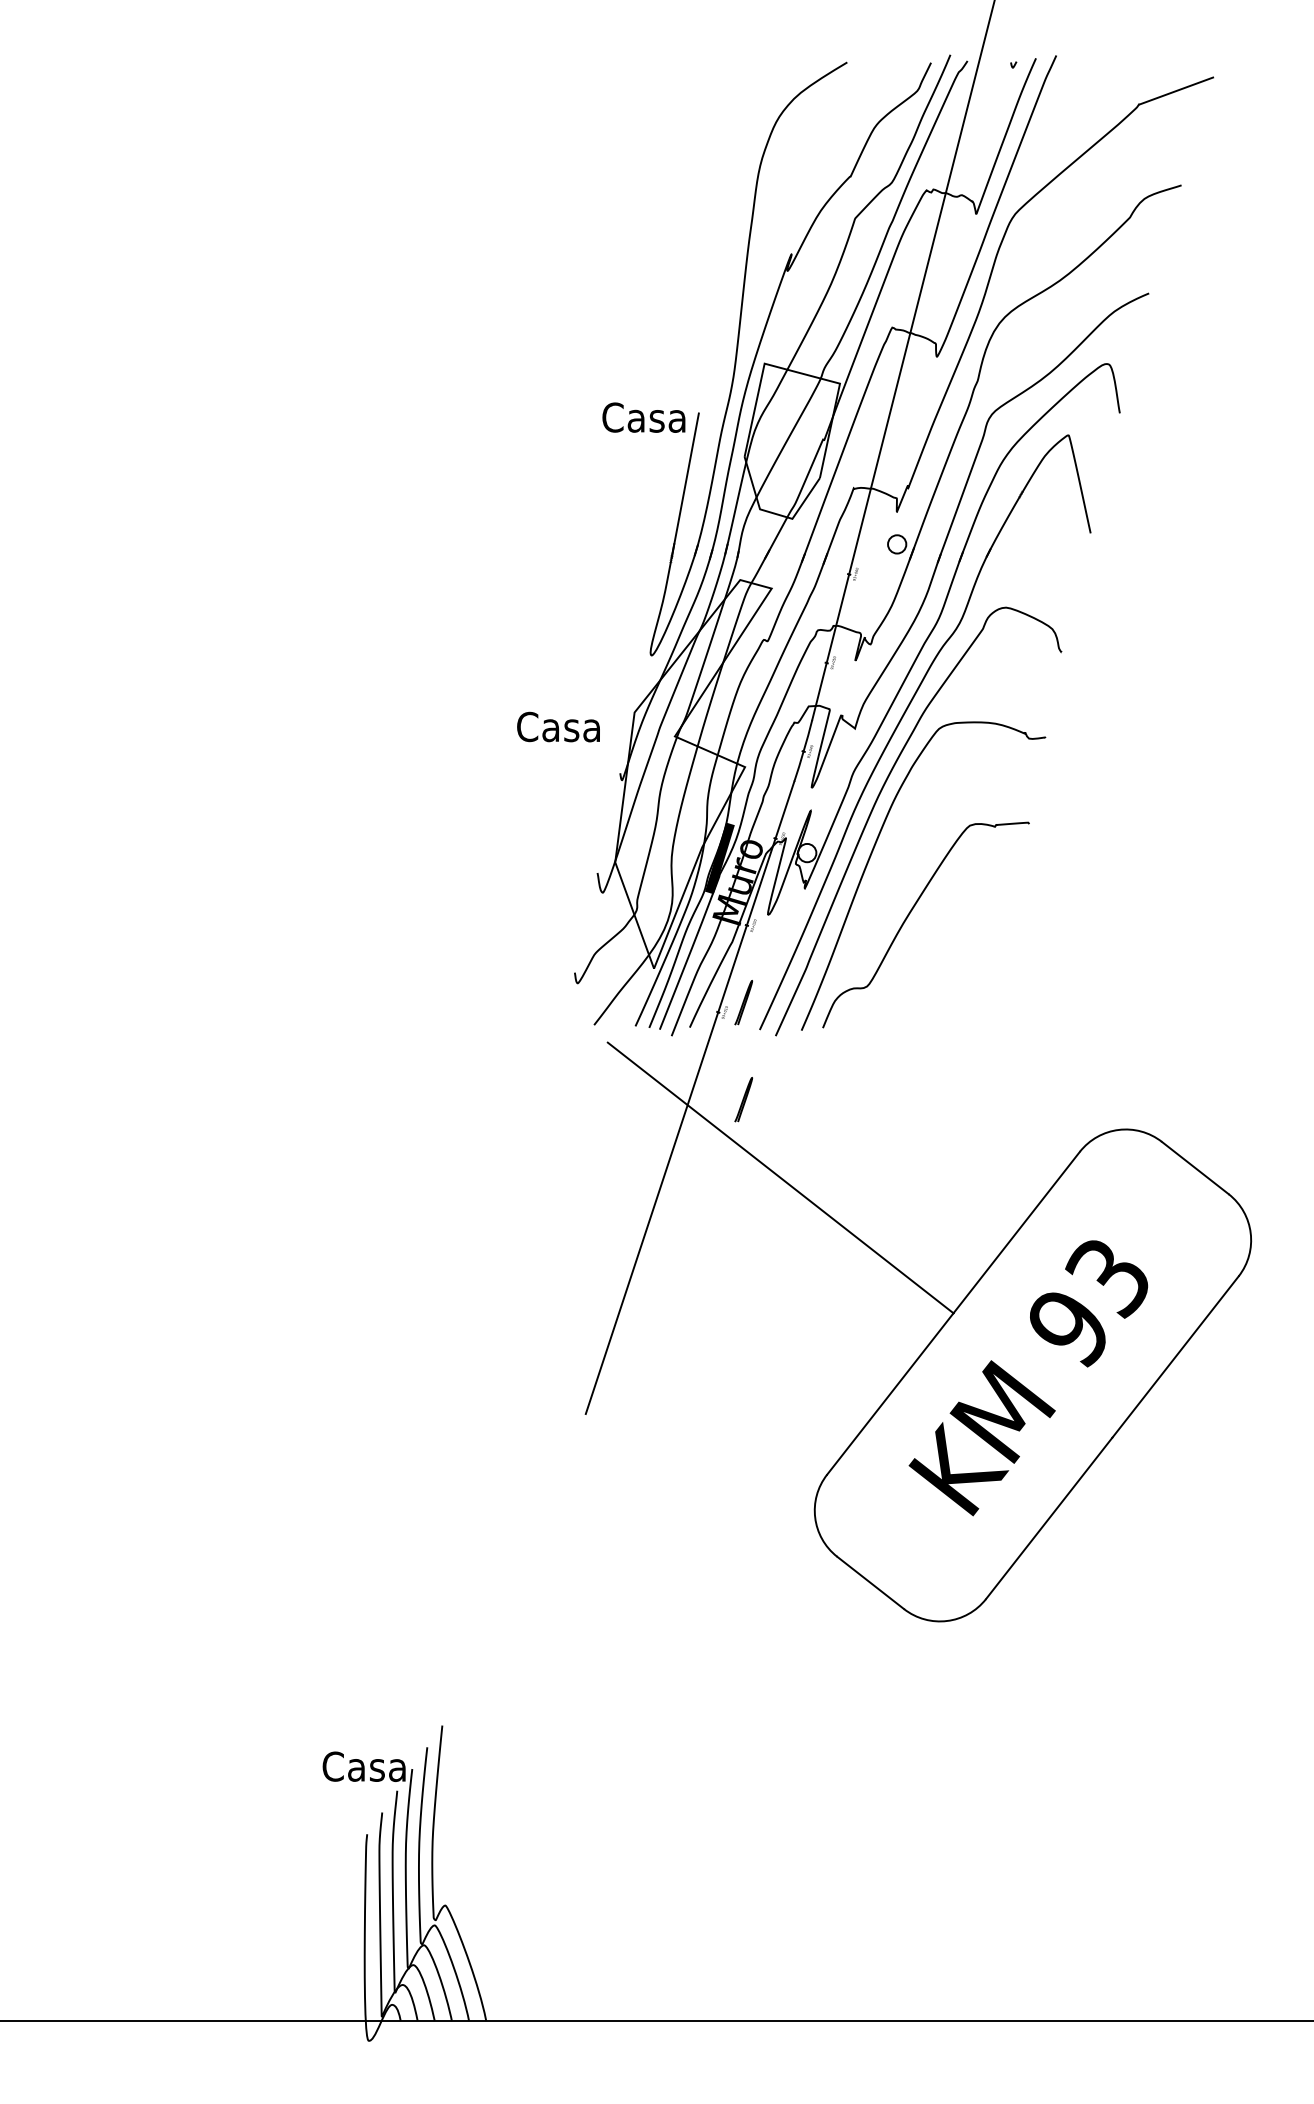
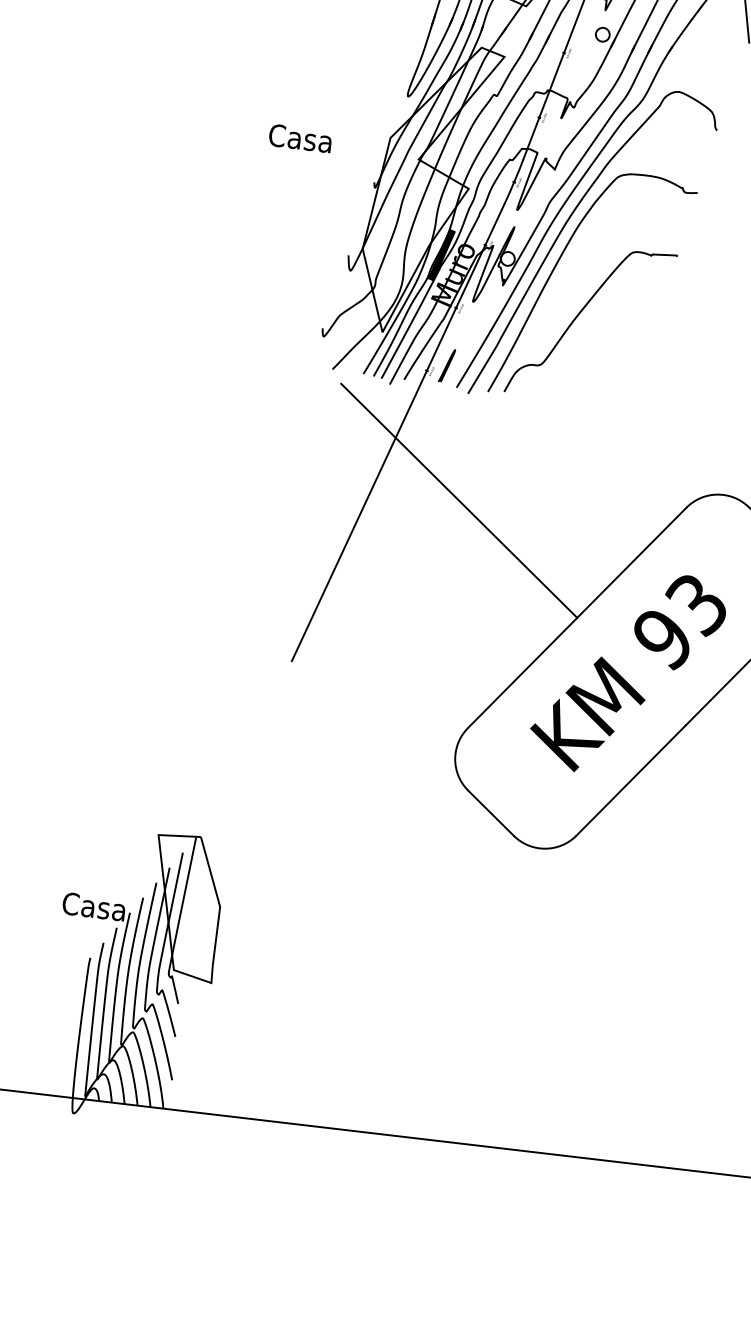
text: (558, 726) -> (300, 138), moved
curve: (743, 1099) -> (438, 438), removed
part: (483, 1819) -> (179, 957), added

